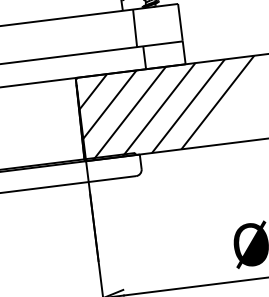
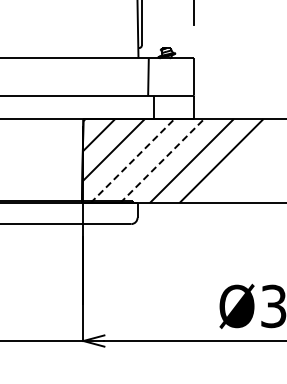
line: (159, 109) -> (162, 160), solid -> dashed
line: (129, 112) -> (132, 160), solid -> dashed

